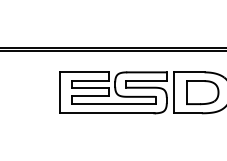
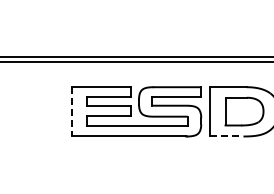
line: (59, 92) -> (72, 111), solid -> dashed
line: (187, 113) -> (226, 136), solid -> dashed

